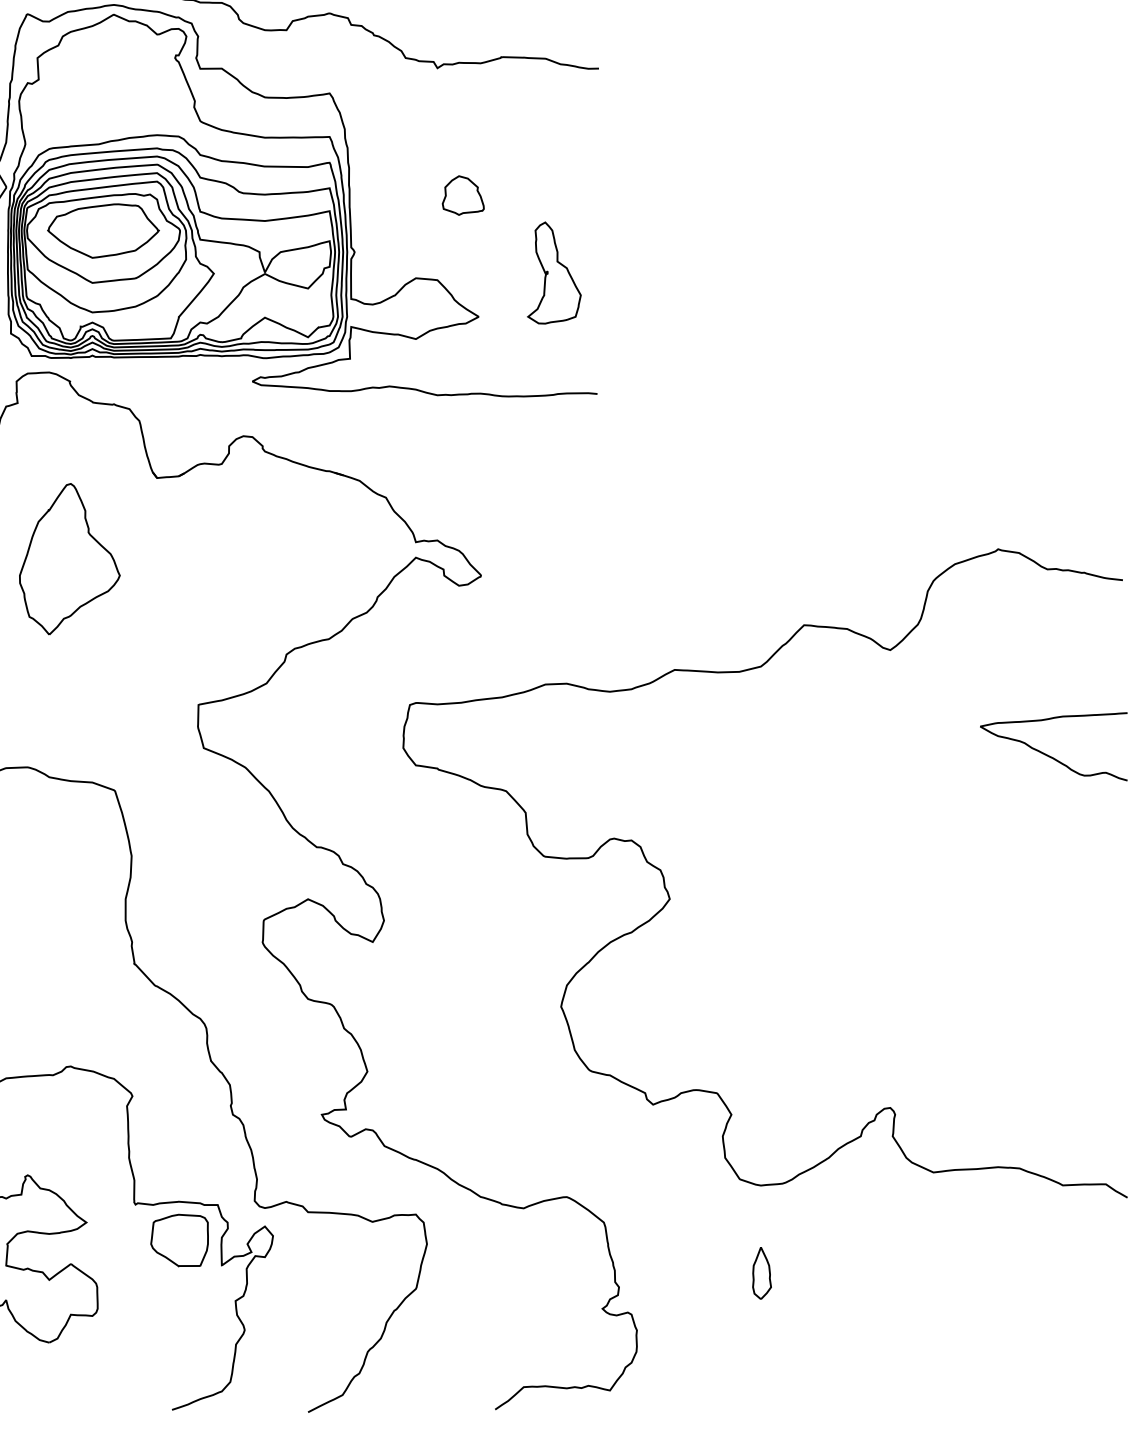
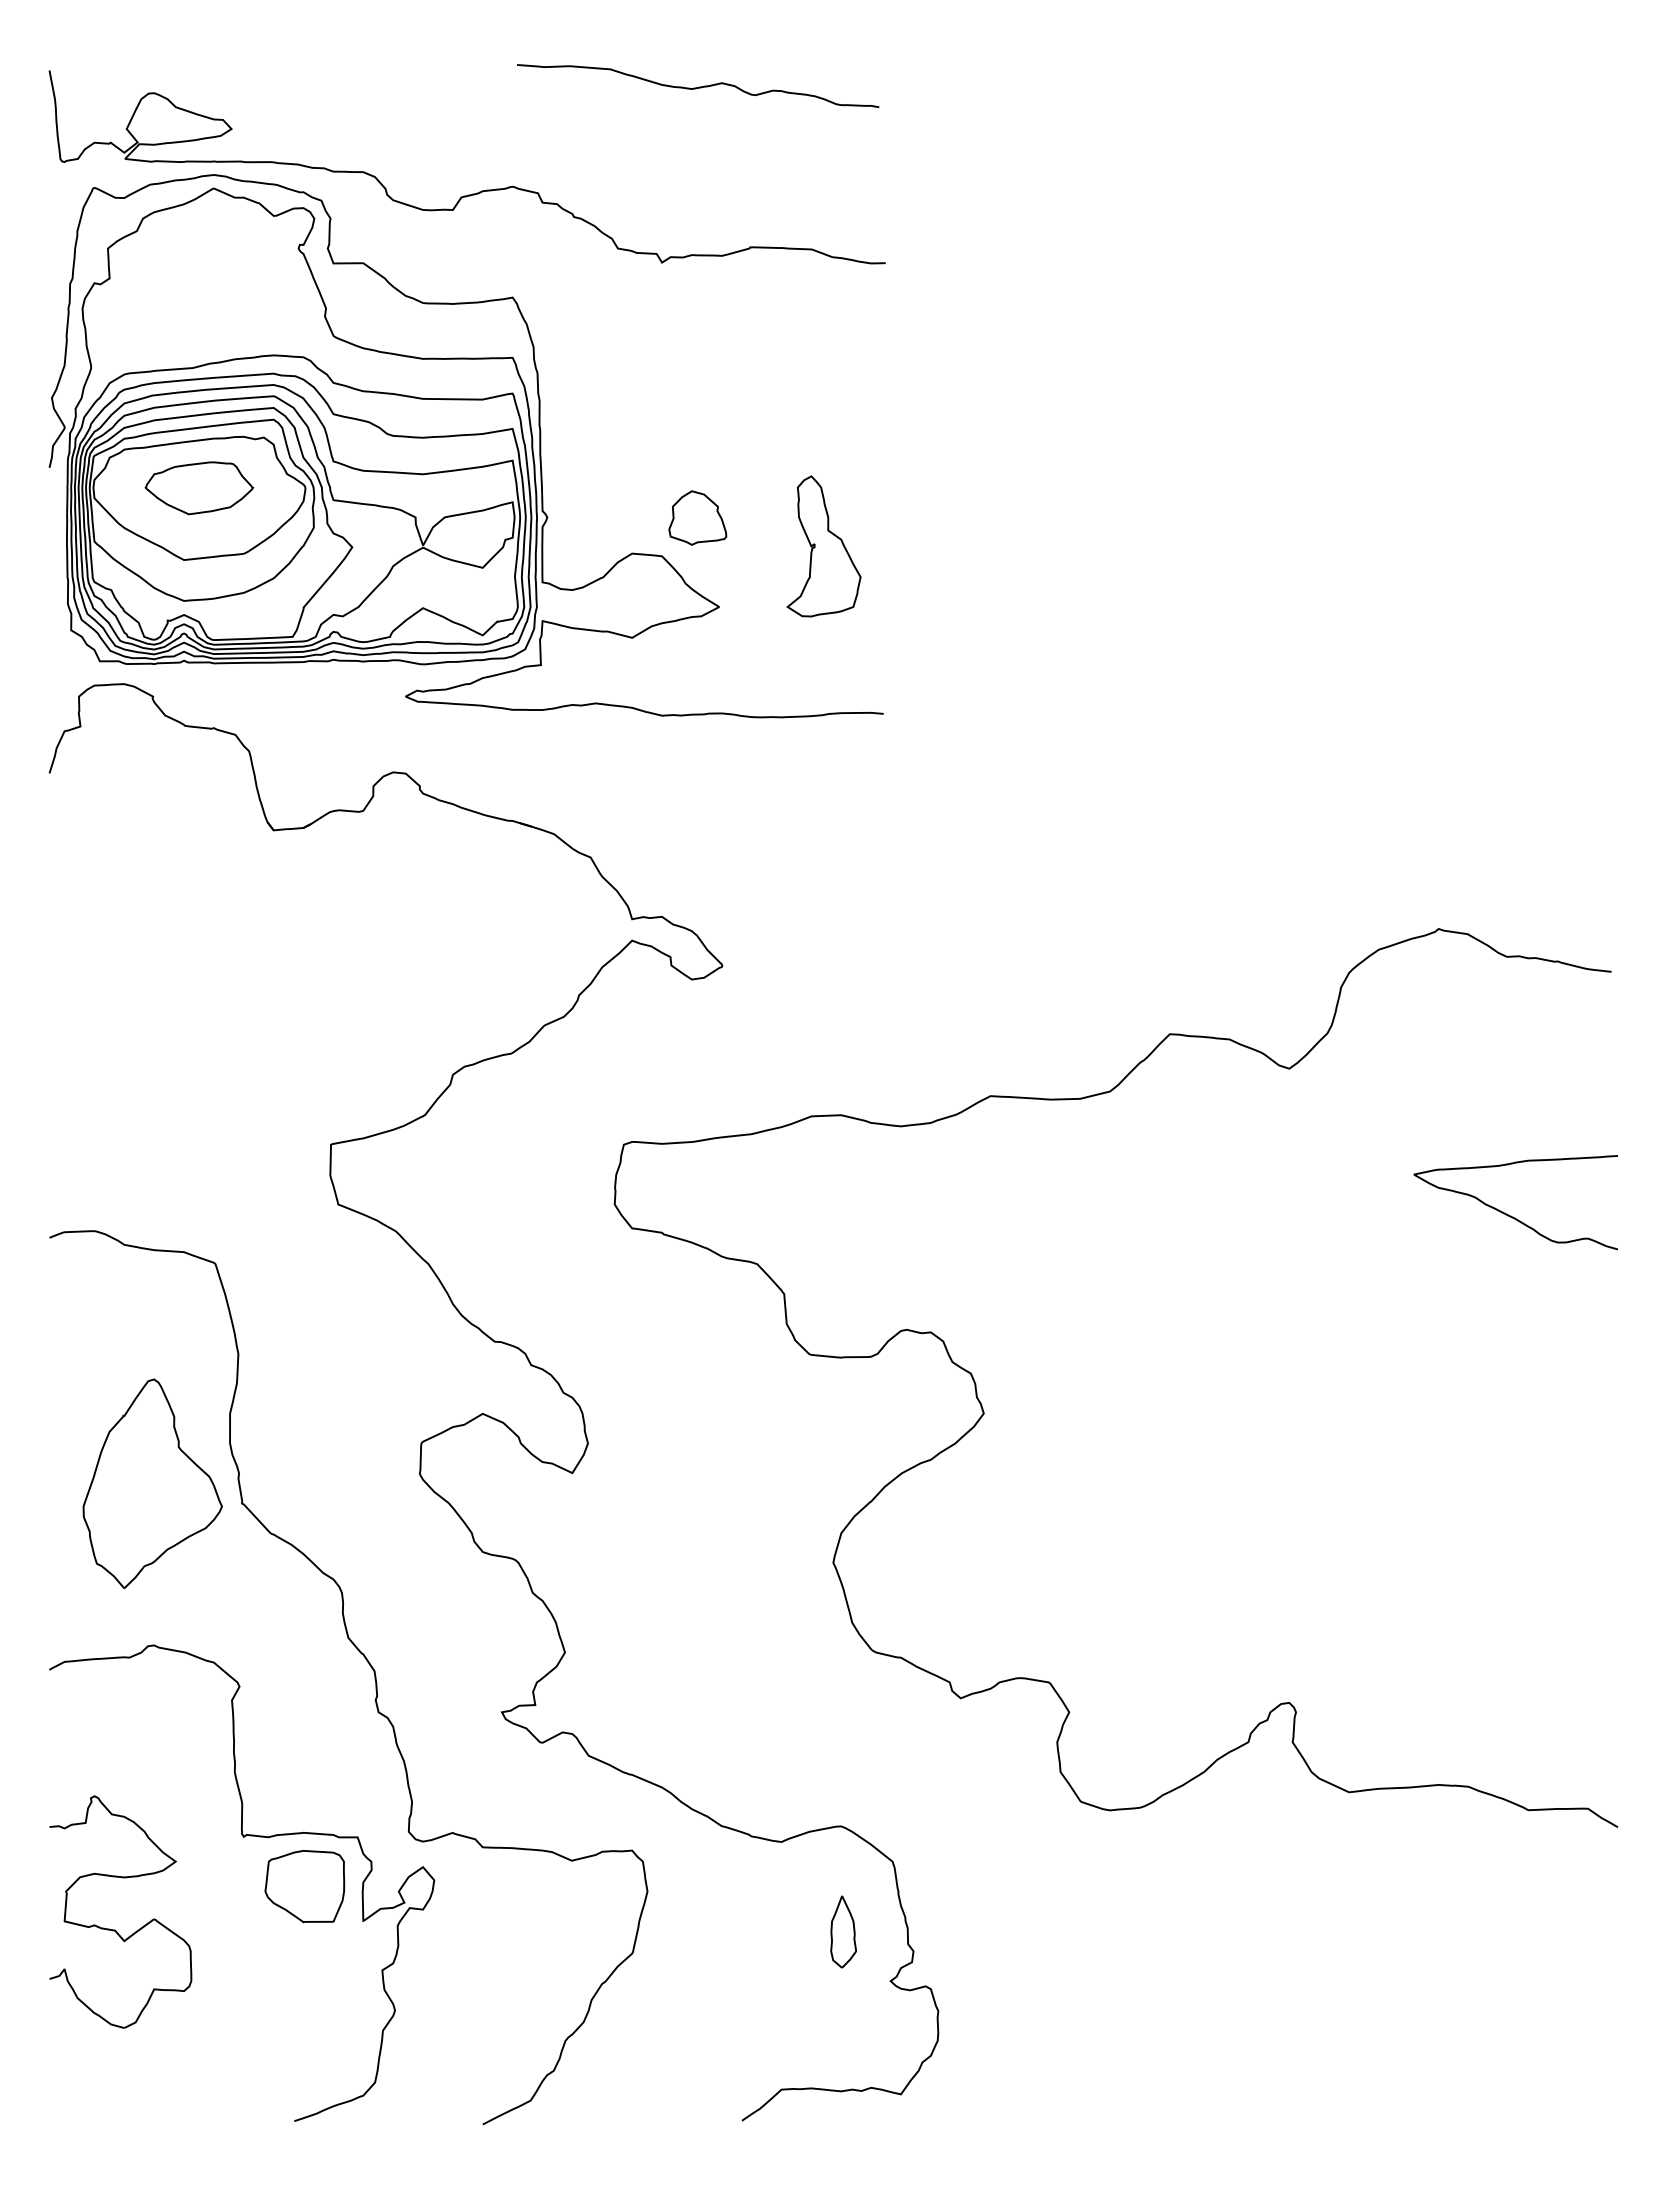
part: (463, 195) -> (697, 517), moved
part: (103, 231) -> (199, 488), size x0.7
part: (69, 559) -> (152, 1483), moved
part: (761, 1272) -> (843, 1931), moved

